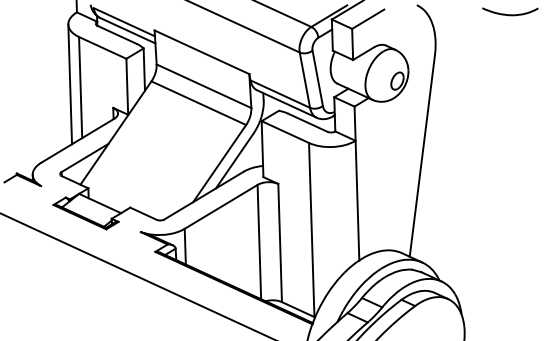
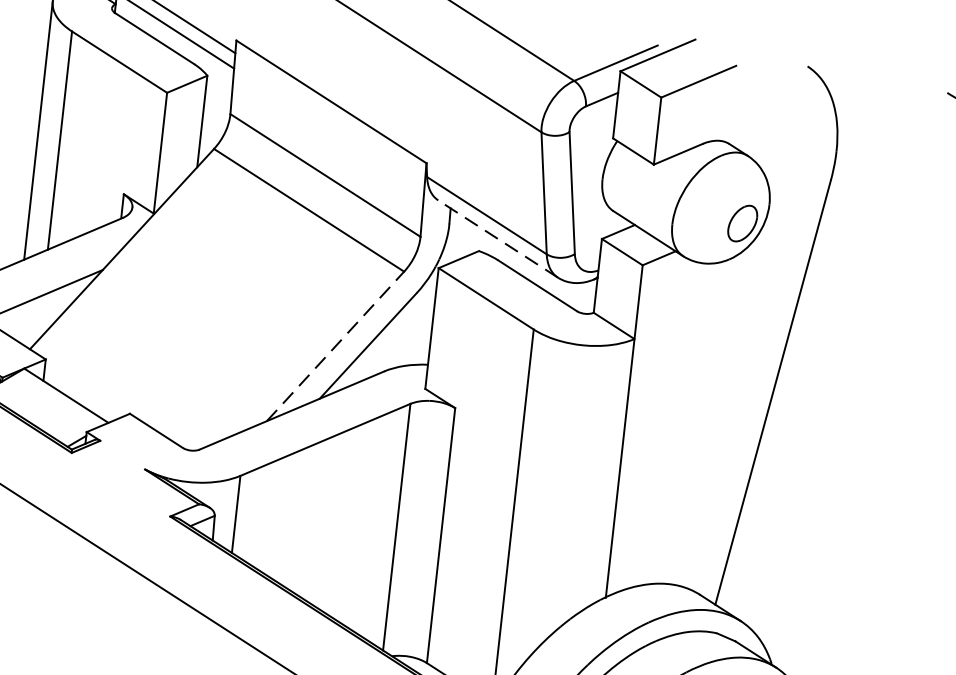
line: (286, 104) -> (497, 239), solid -> dashed
line: (219, 163) -> (335, 346), solid -> dashed

